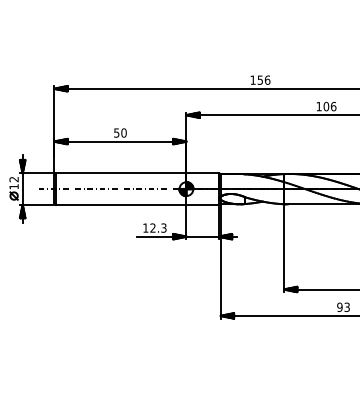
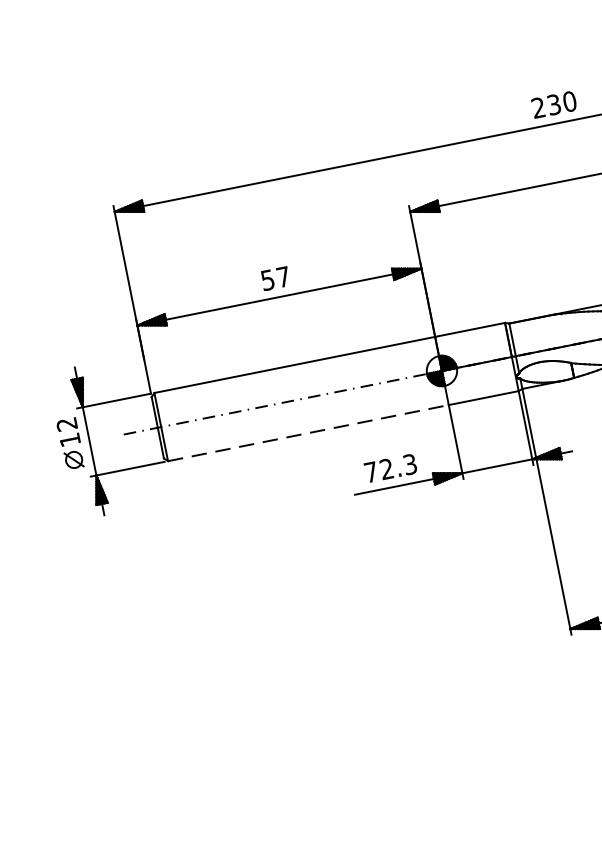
text: (260, 79) -> (554, 103), 156 -> 230
text: (123, 132) -> (282, 276), 50 -> 57
line: (121, 205) -> (309, 434), solid -> dashed
text: (145, 227) -> (370, 471), 12.3 -> 72.3

